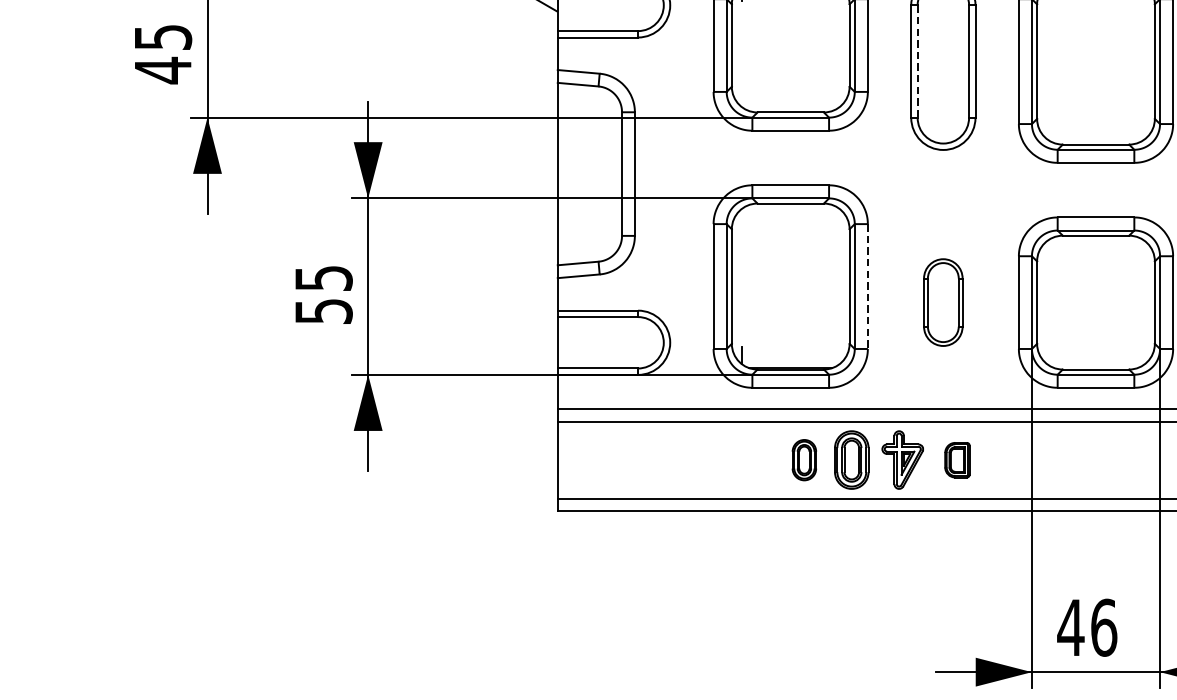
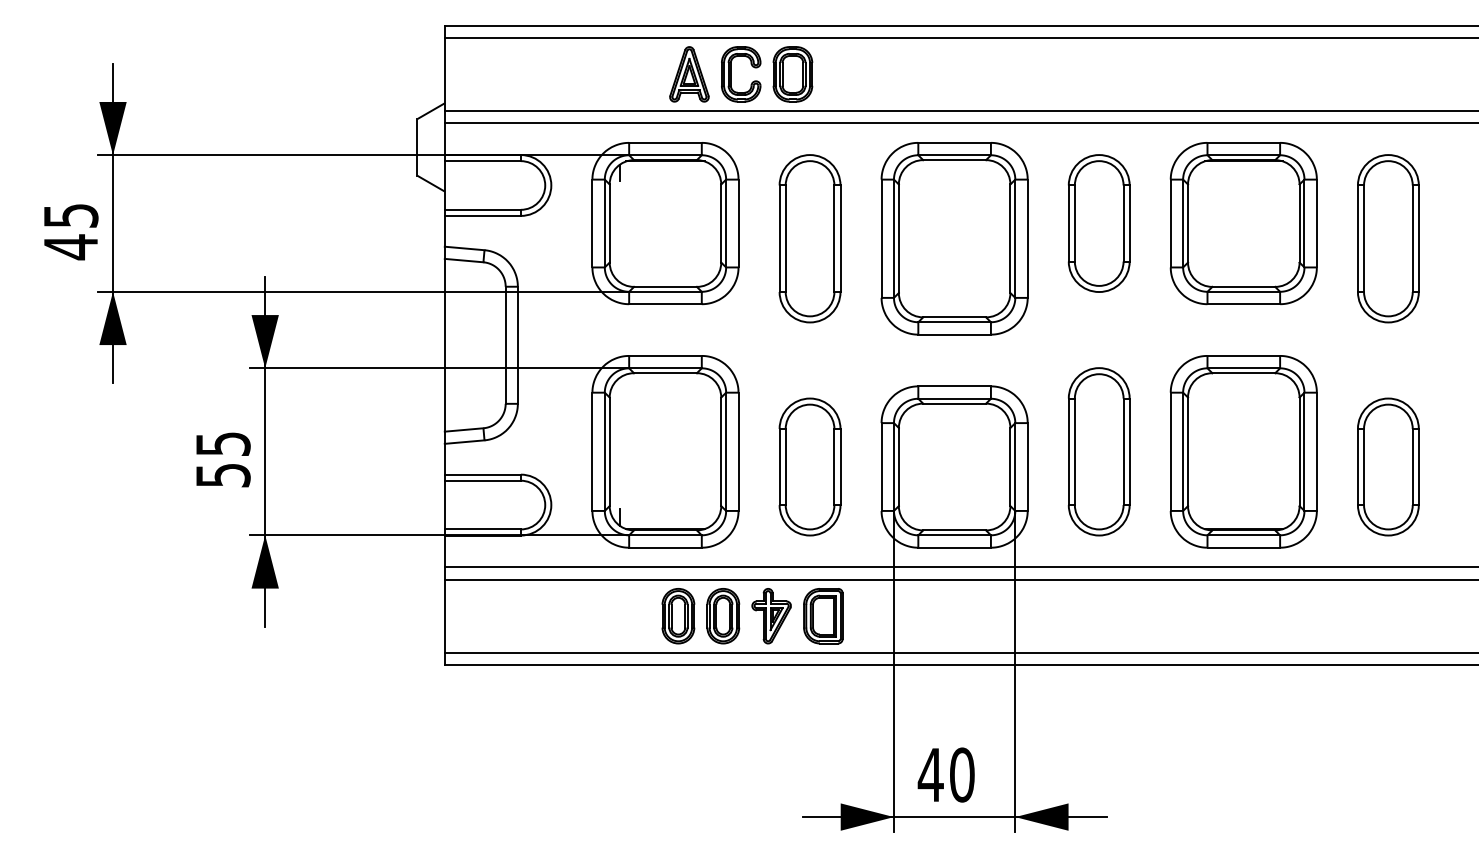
line: (917, 62) -> (785, 239), dashed -> solid
line: (867, 287) -> (738, 452), dashed -> solid
part: (942, 302) -> (809, 466), size x1.67
part: (804, 460) -> (678, 616), size x1.43
part: (957, 460) -> (823, 616), size x1.67
text: (1104, 627) -> (962, 774), 46 -> 40

